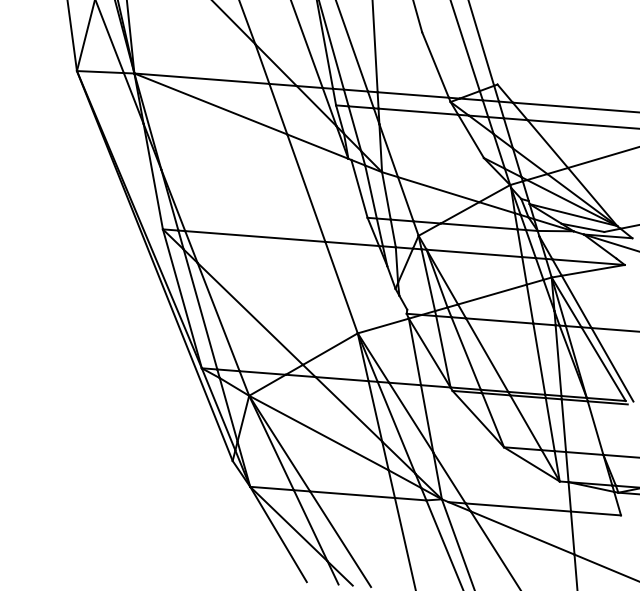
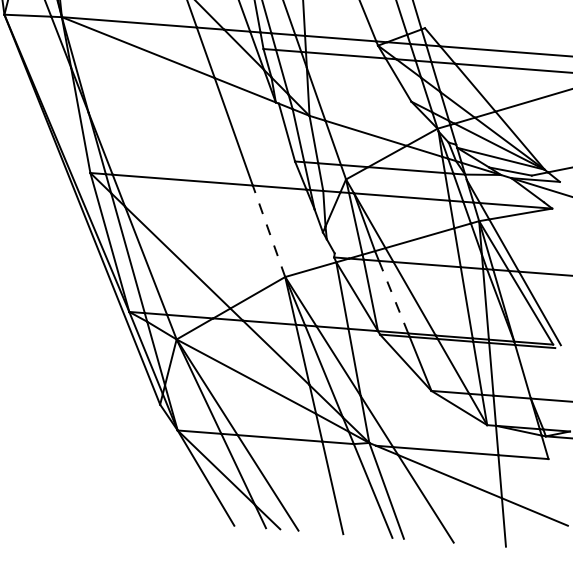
line: (341, 287) -> (268, 231), solid -> dashed
line: (466, 353) -> (393, 297), solid -> dashed

